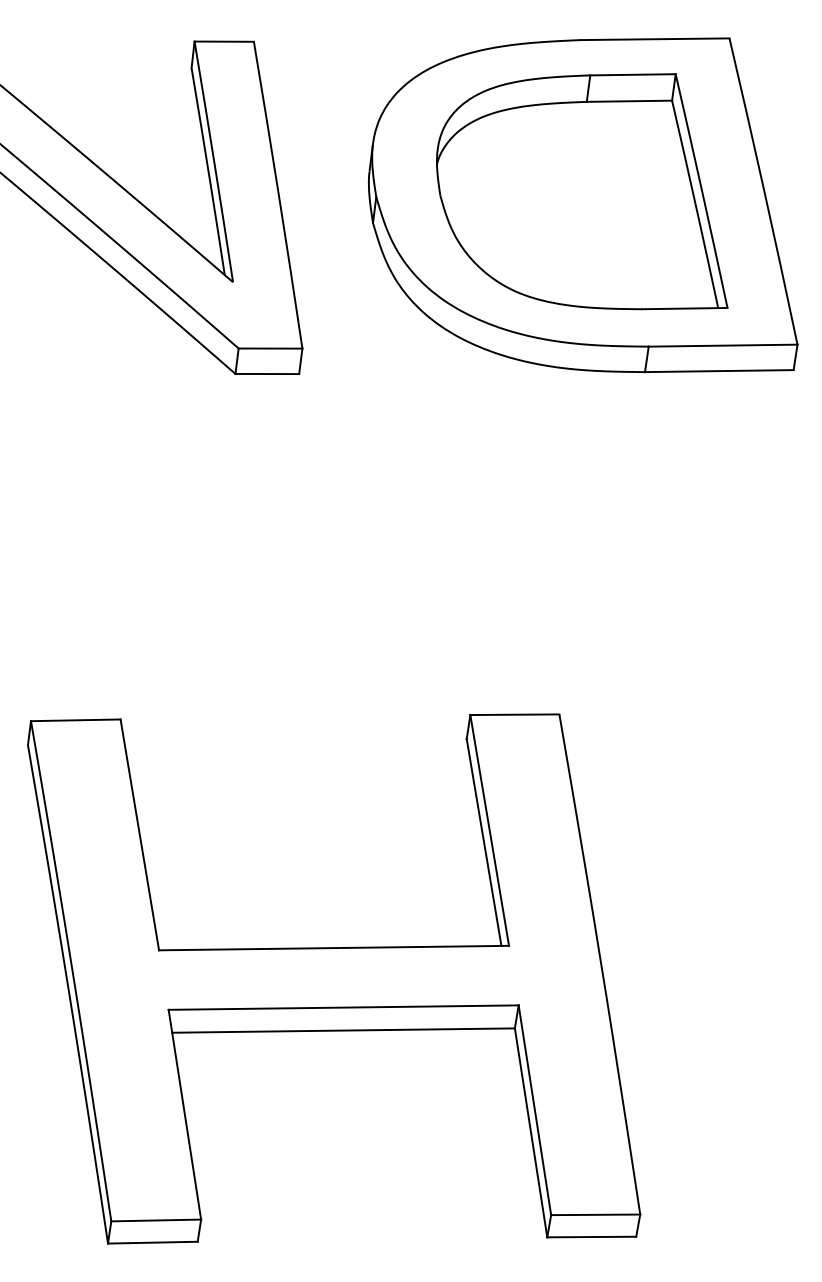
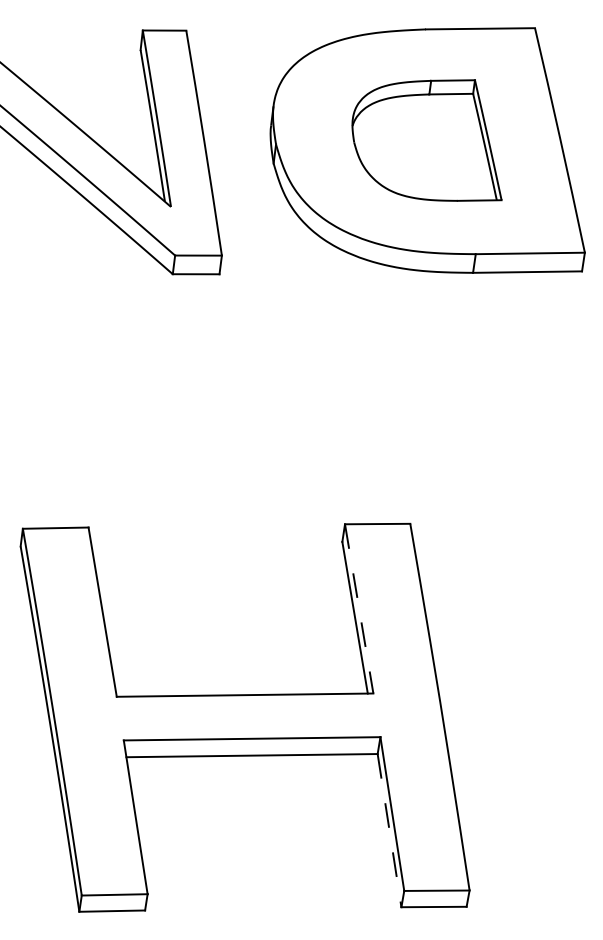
part: (581, 191) -> (426, 140), size x0.7
line: (490, 829) -> (359, 608), solid -> dashed
line: (531, 1132) -> (389, 830), solid -> dashed

